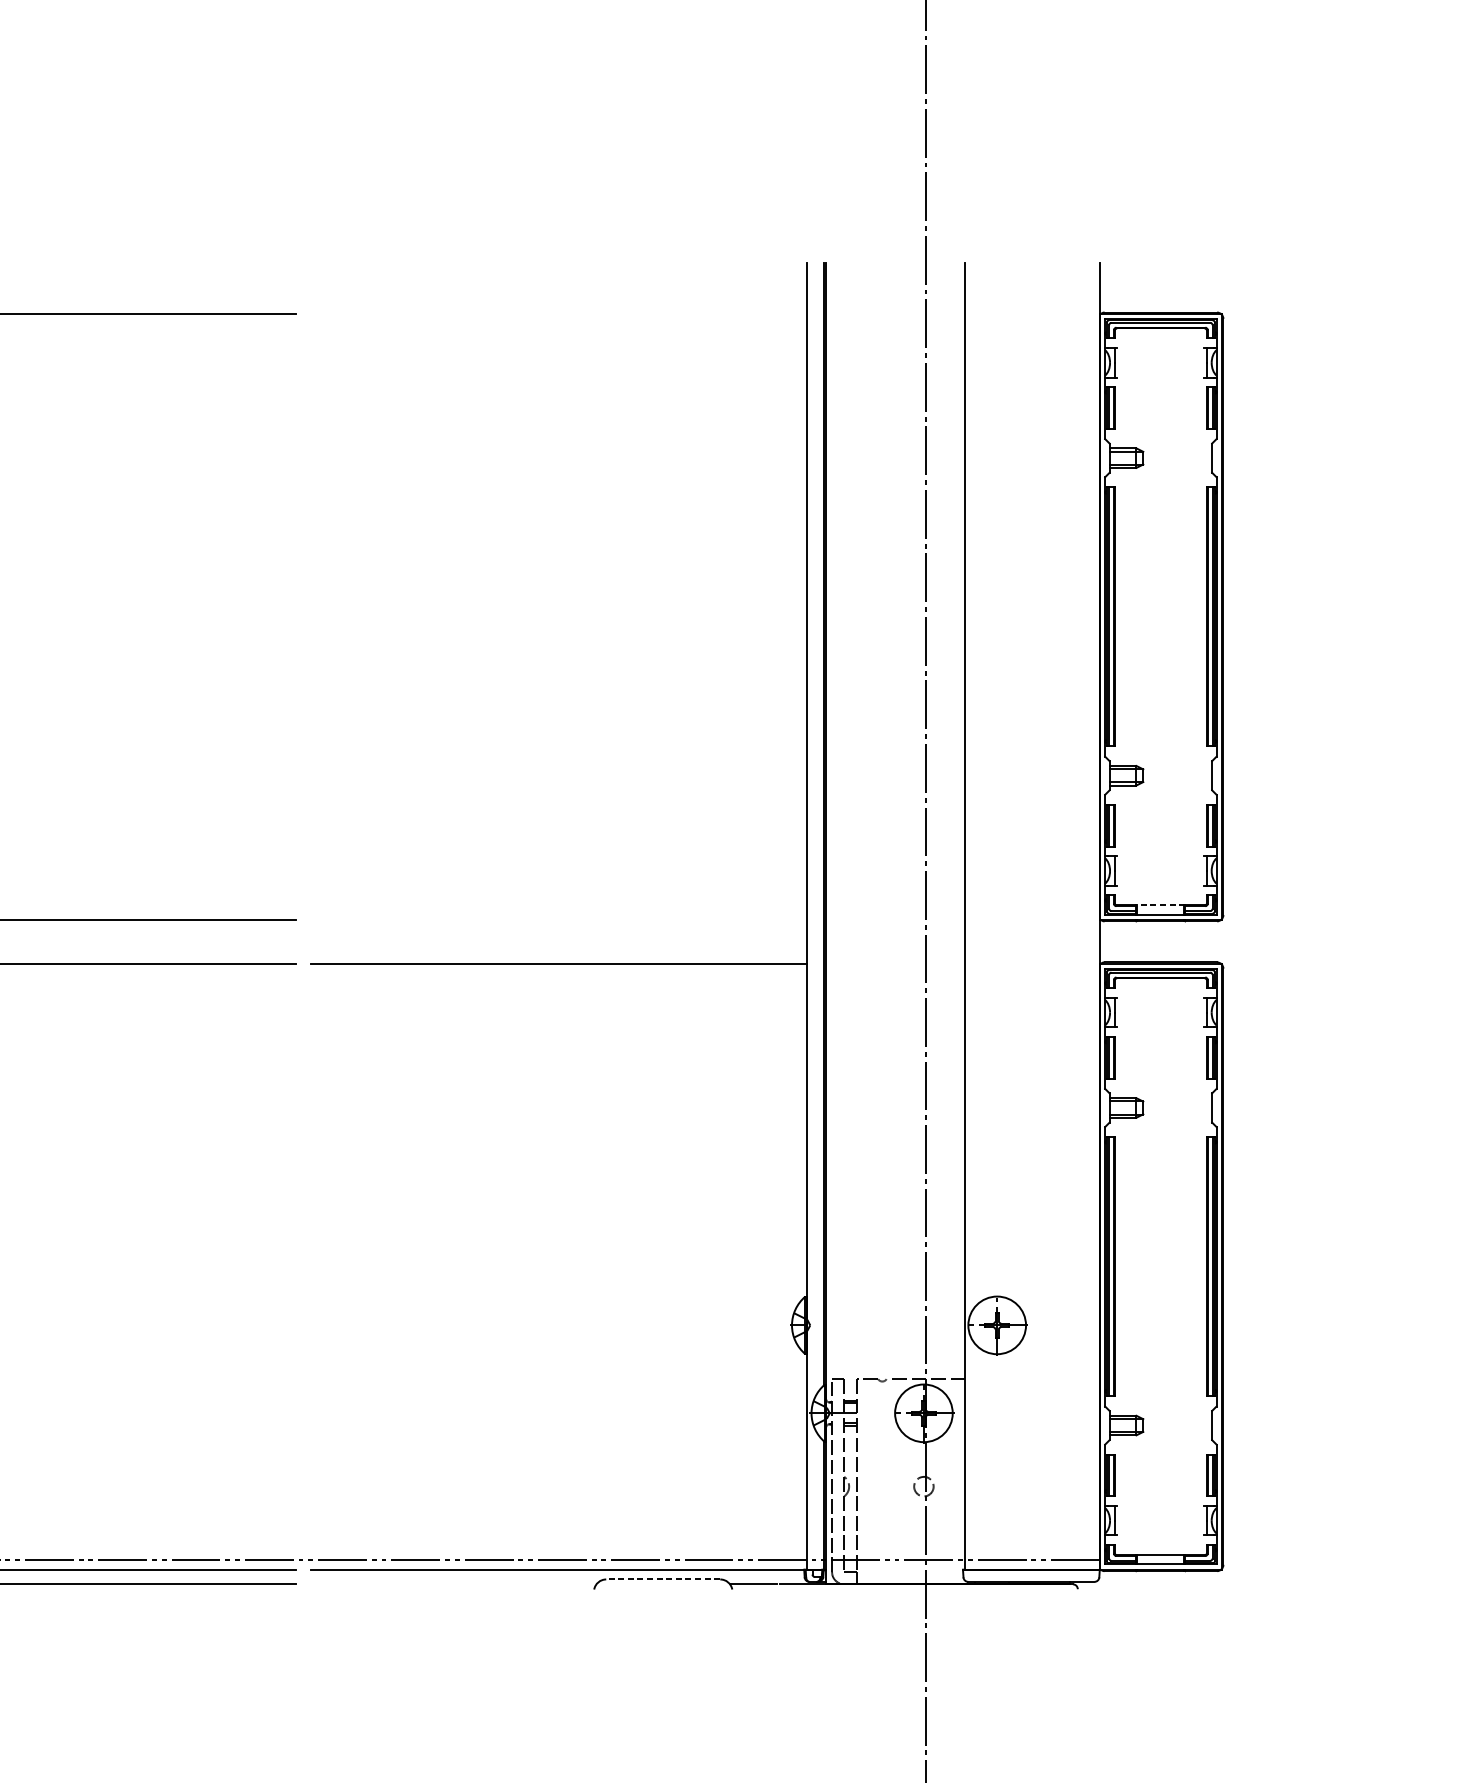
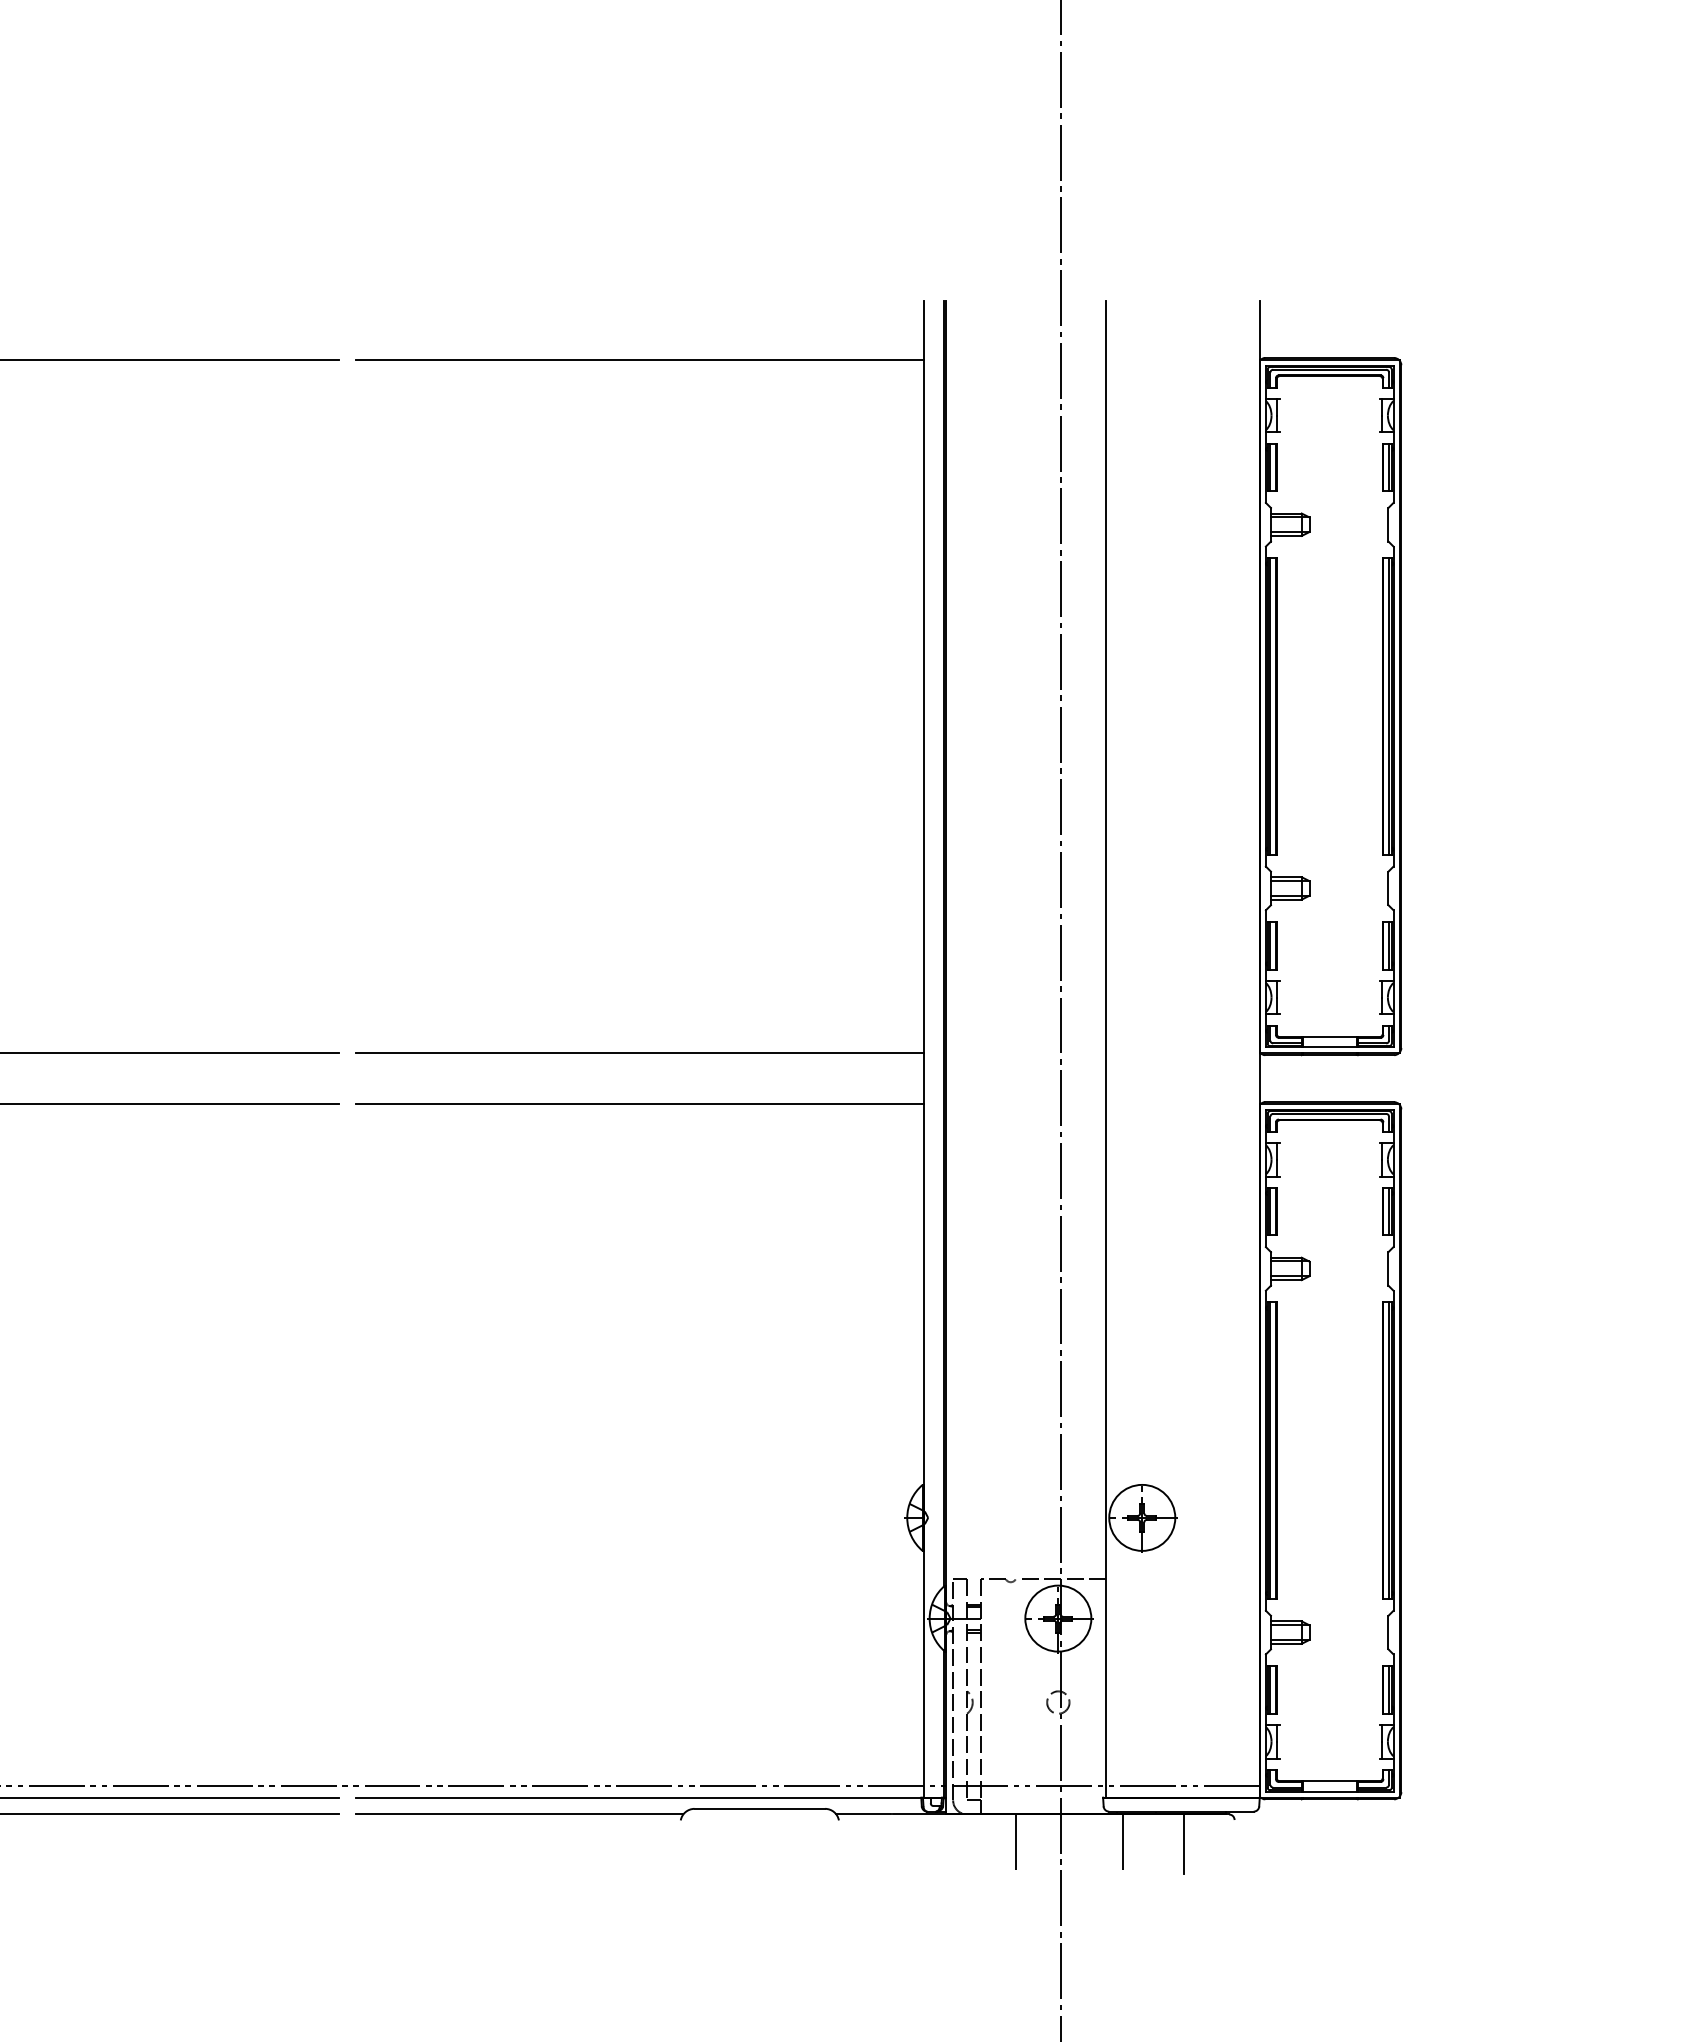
line: (559, 313) -> (640, 359), added
line: (1160, 905) -> (1329, 1036), dashed -> solid
line: (559, 919) -> (640, 1053), added
line: (662, 1579) -> (759, 1808), dashed -> solid
line: (453, 1584) -> (519, 1814), added
line: (887, 1608) -> (1016, 1842), added
line: (979, 1608) -> (1122, 1842), added
line: (1034, 1610) -> (1184, 1844), added

